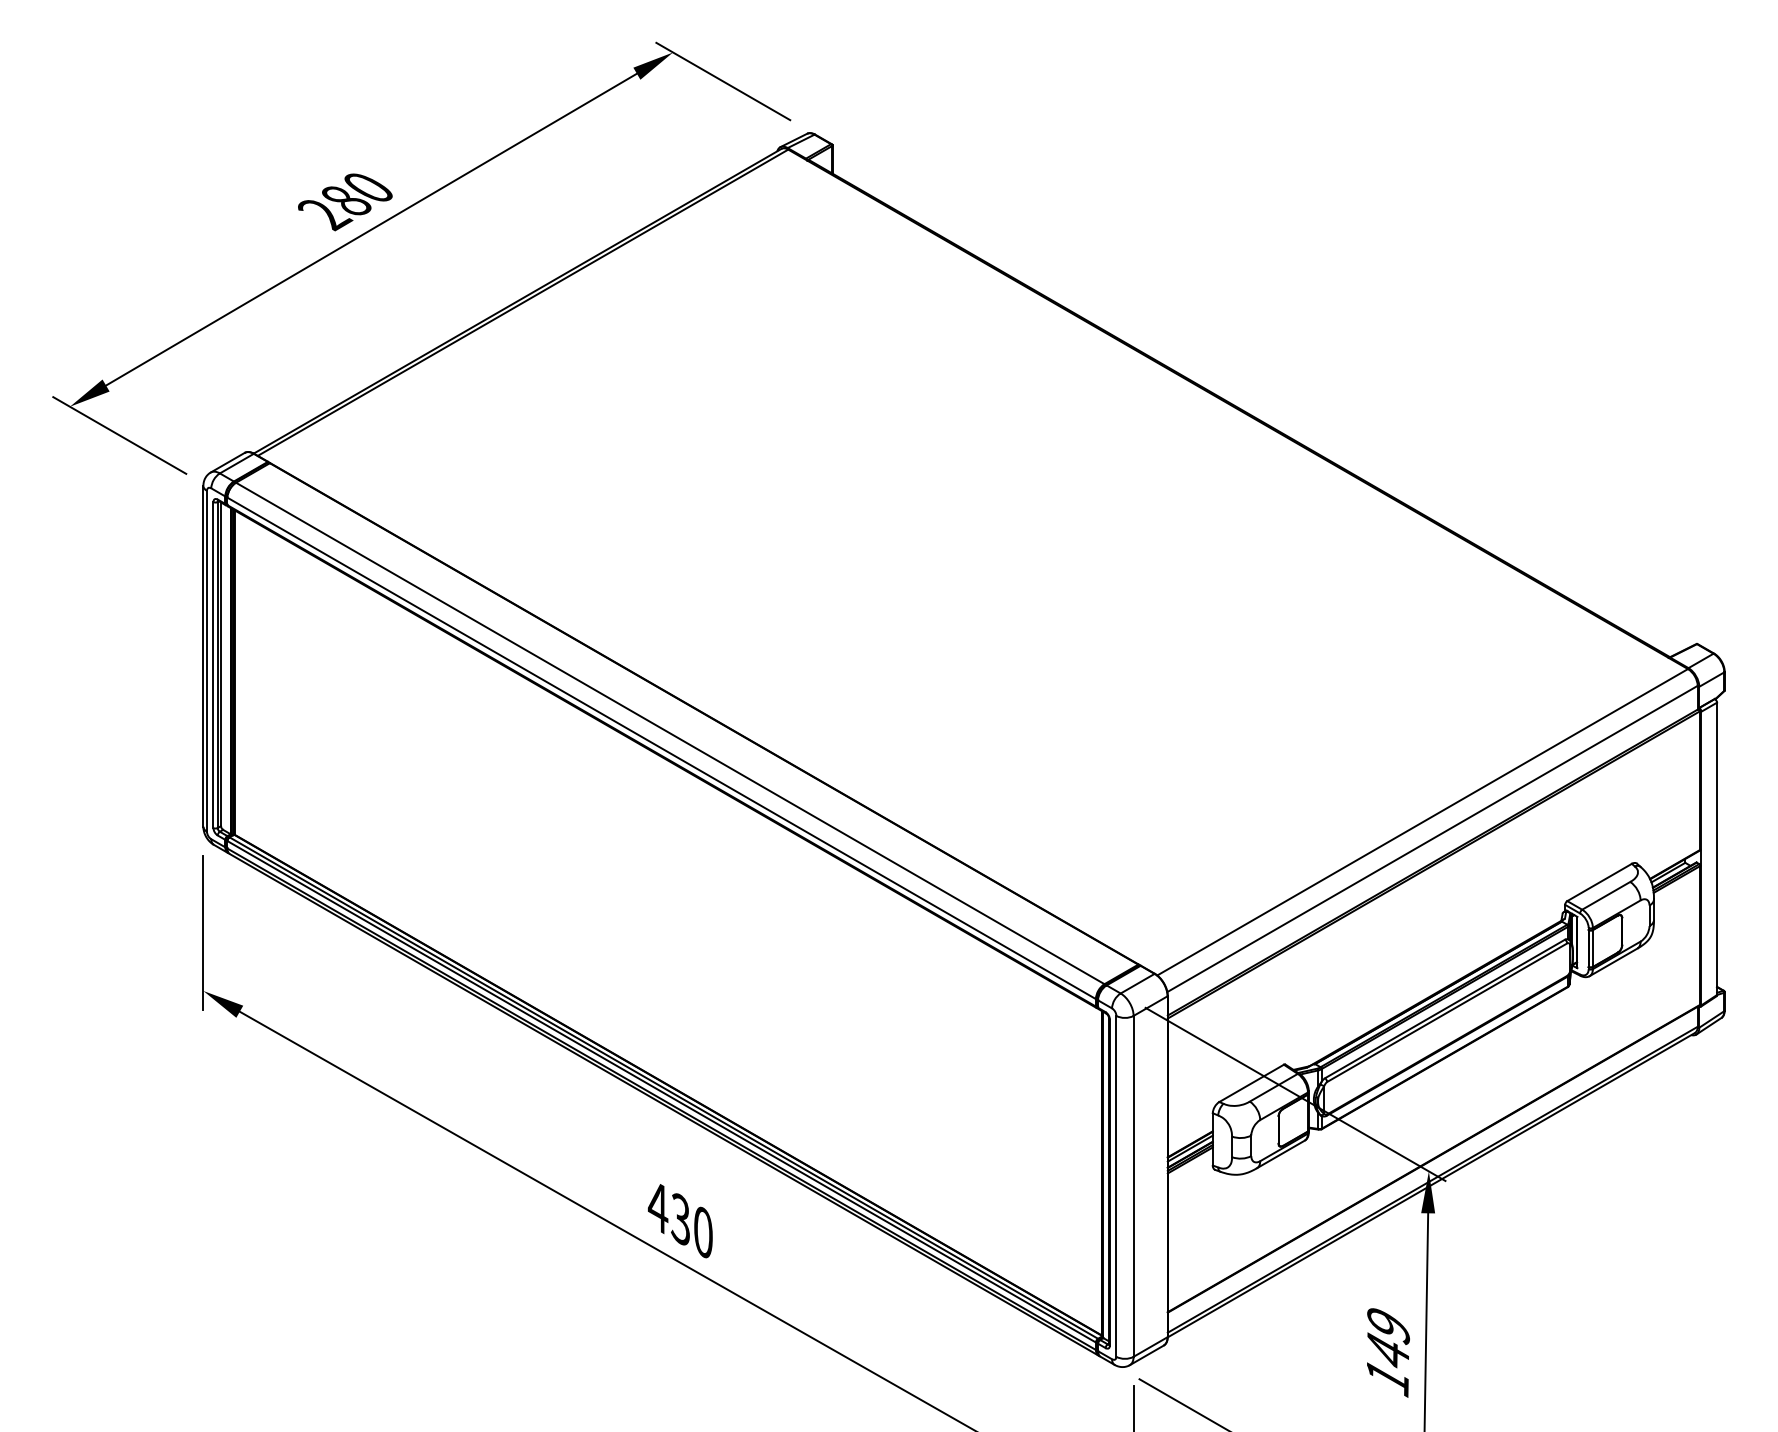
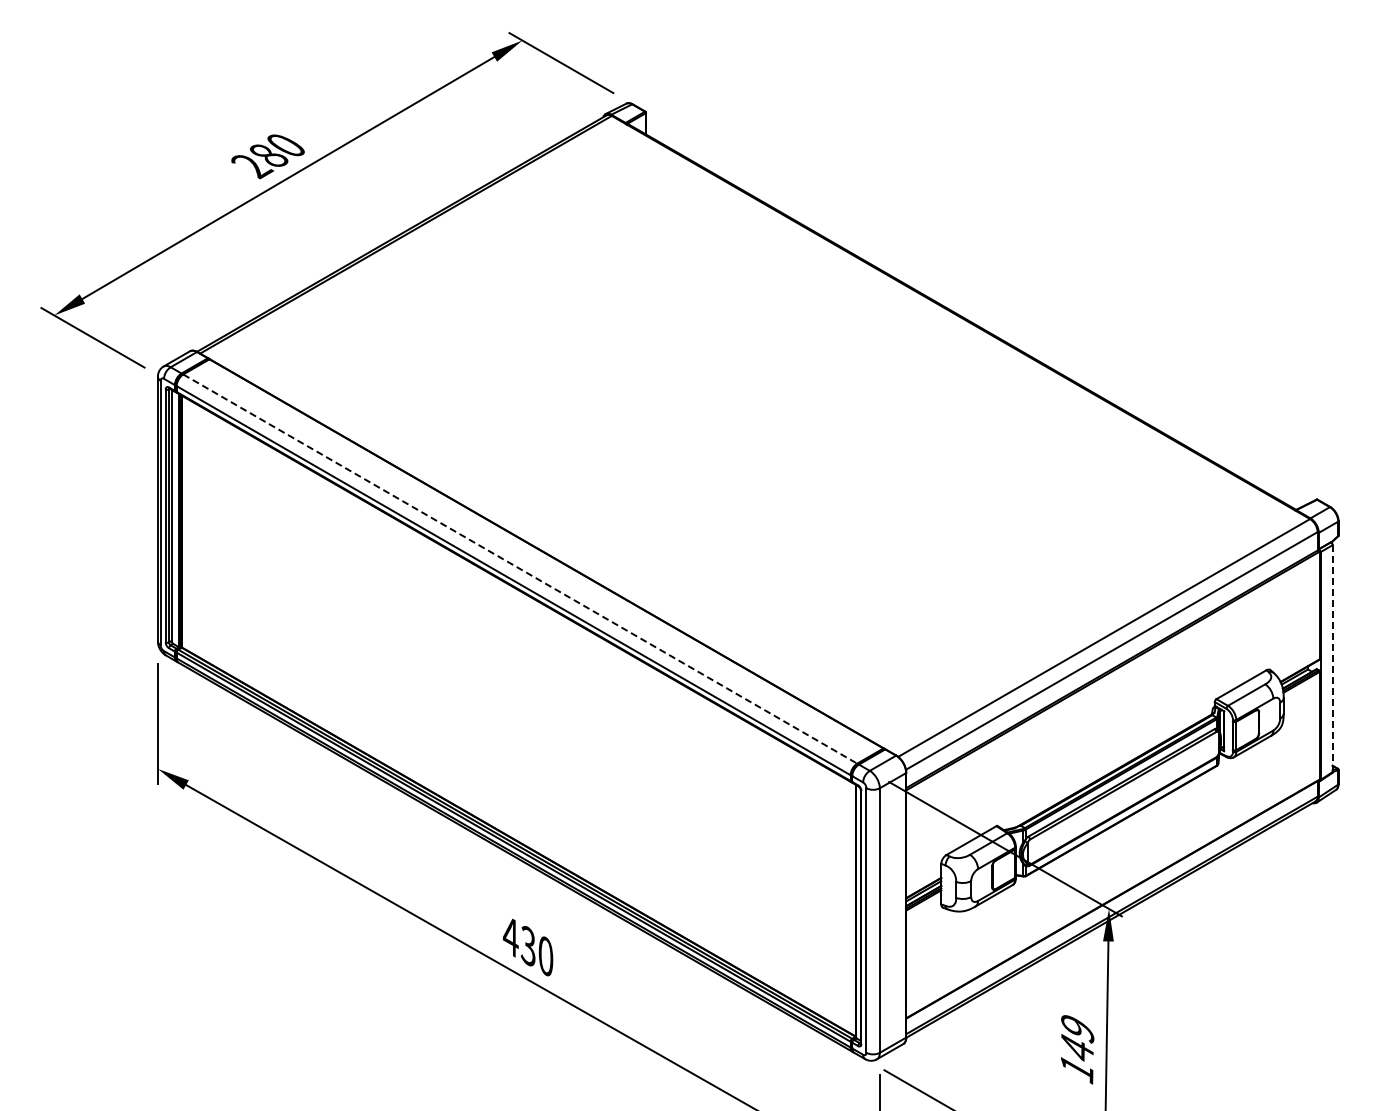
line: (670, 734) -> (520, 569), solid -> dashed
line: (1716, 848) -> (1332, 658), solid -> dashed

